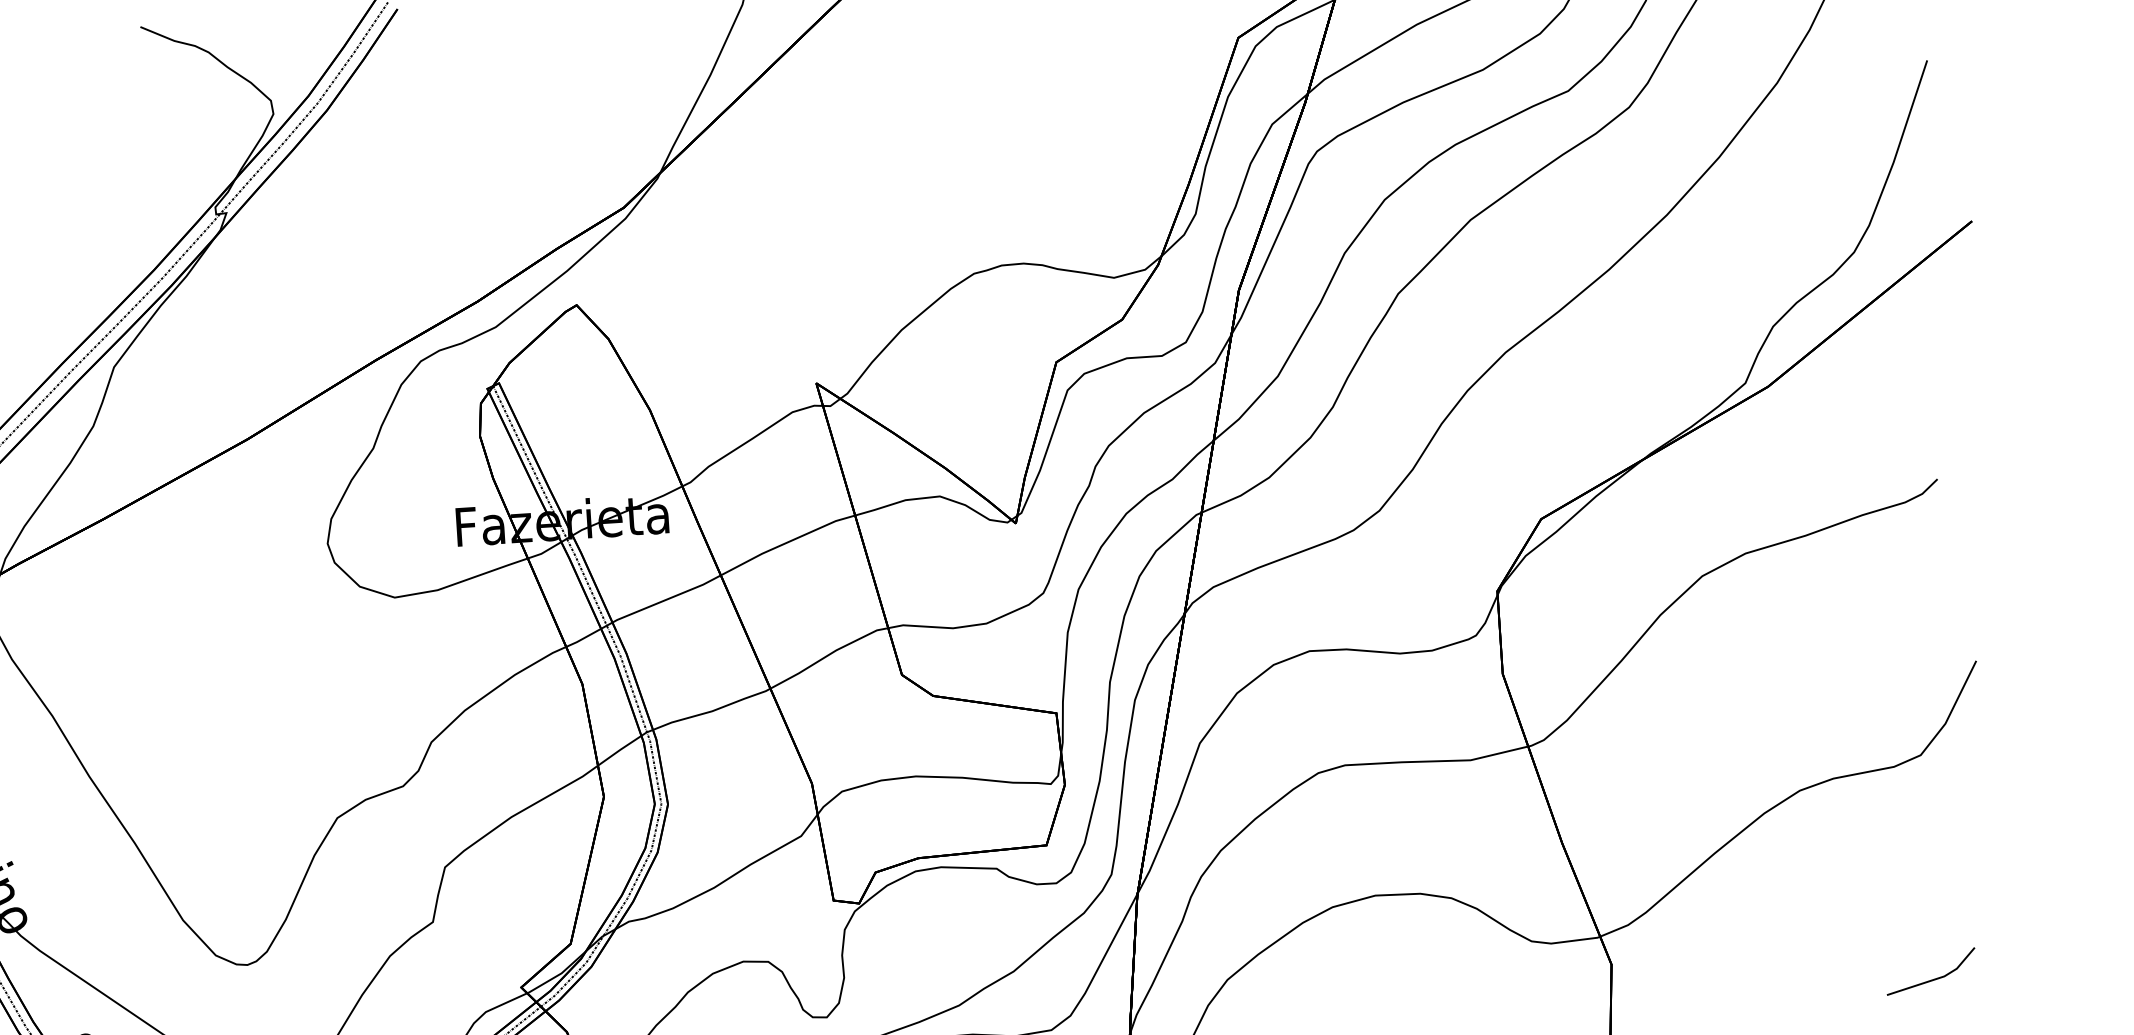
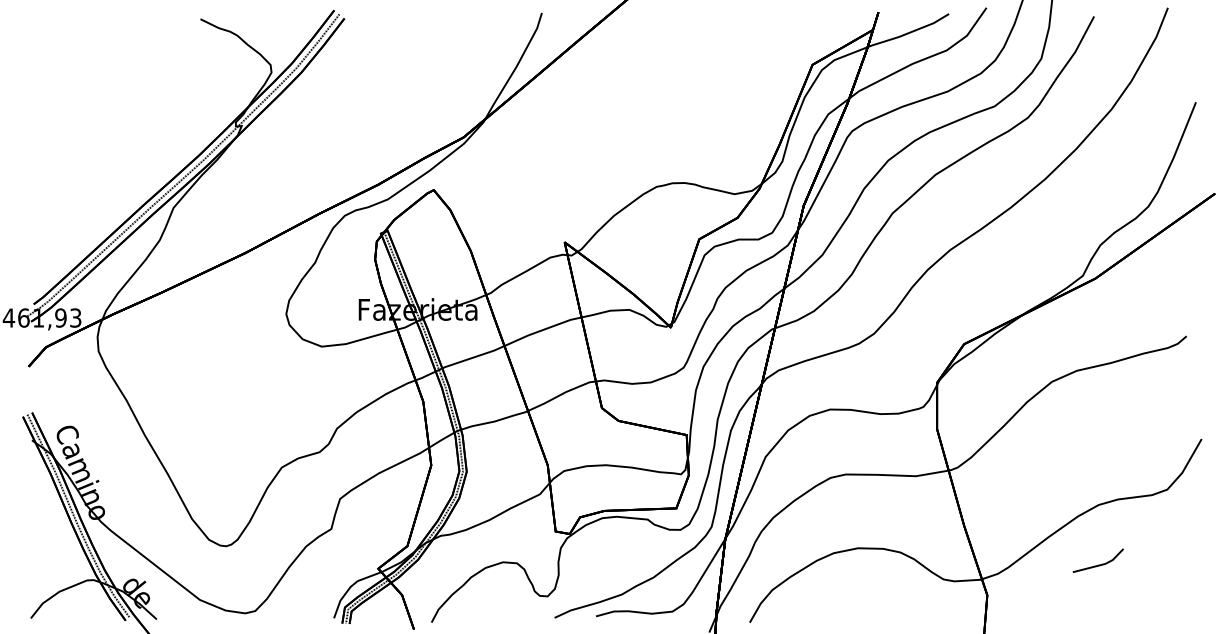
part: (1929, 971) -> (1097, 560), moved

